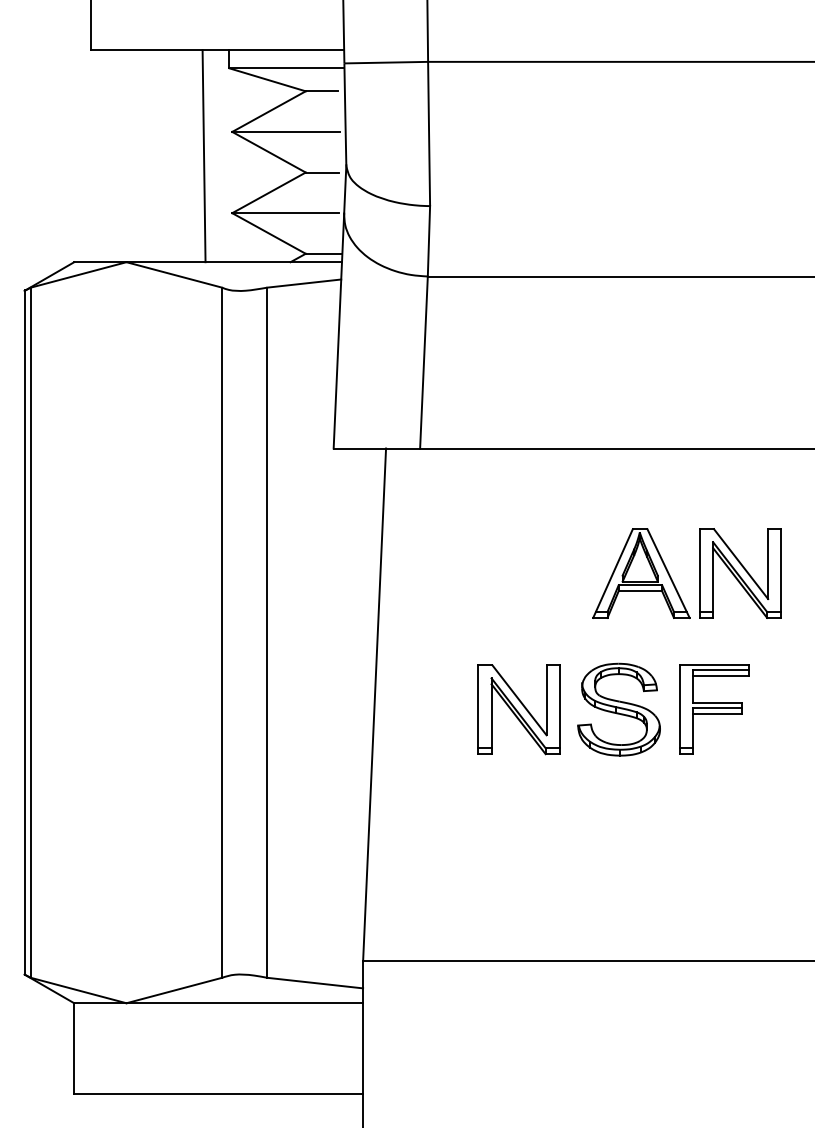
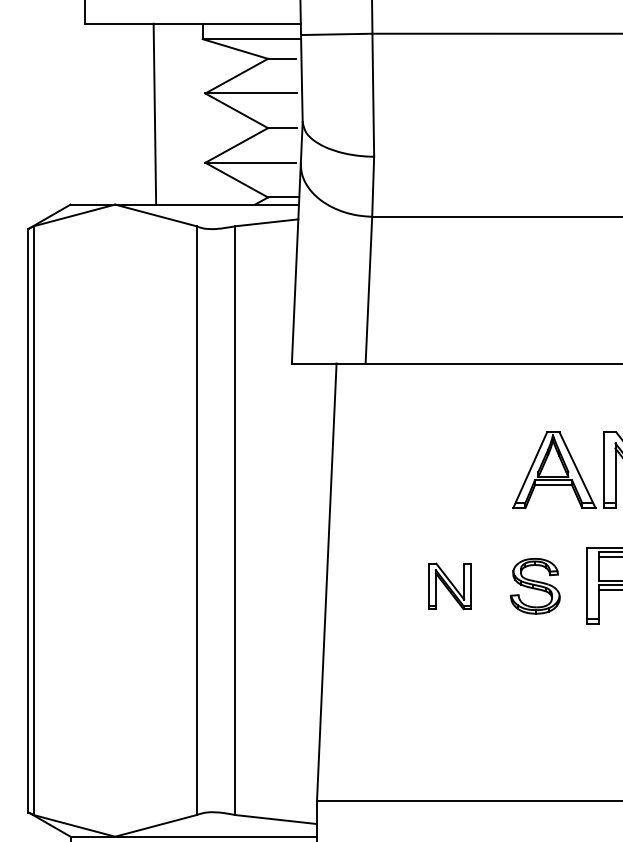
line: (203, 156) -> (154, 114), moved
part: (518, 709) -> (449, 586), size x0.6
part: (618, 709) -> (534, 586), size x0.7

